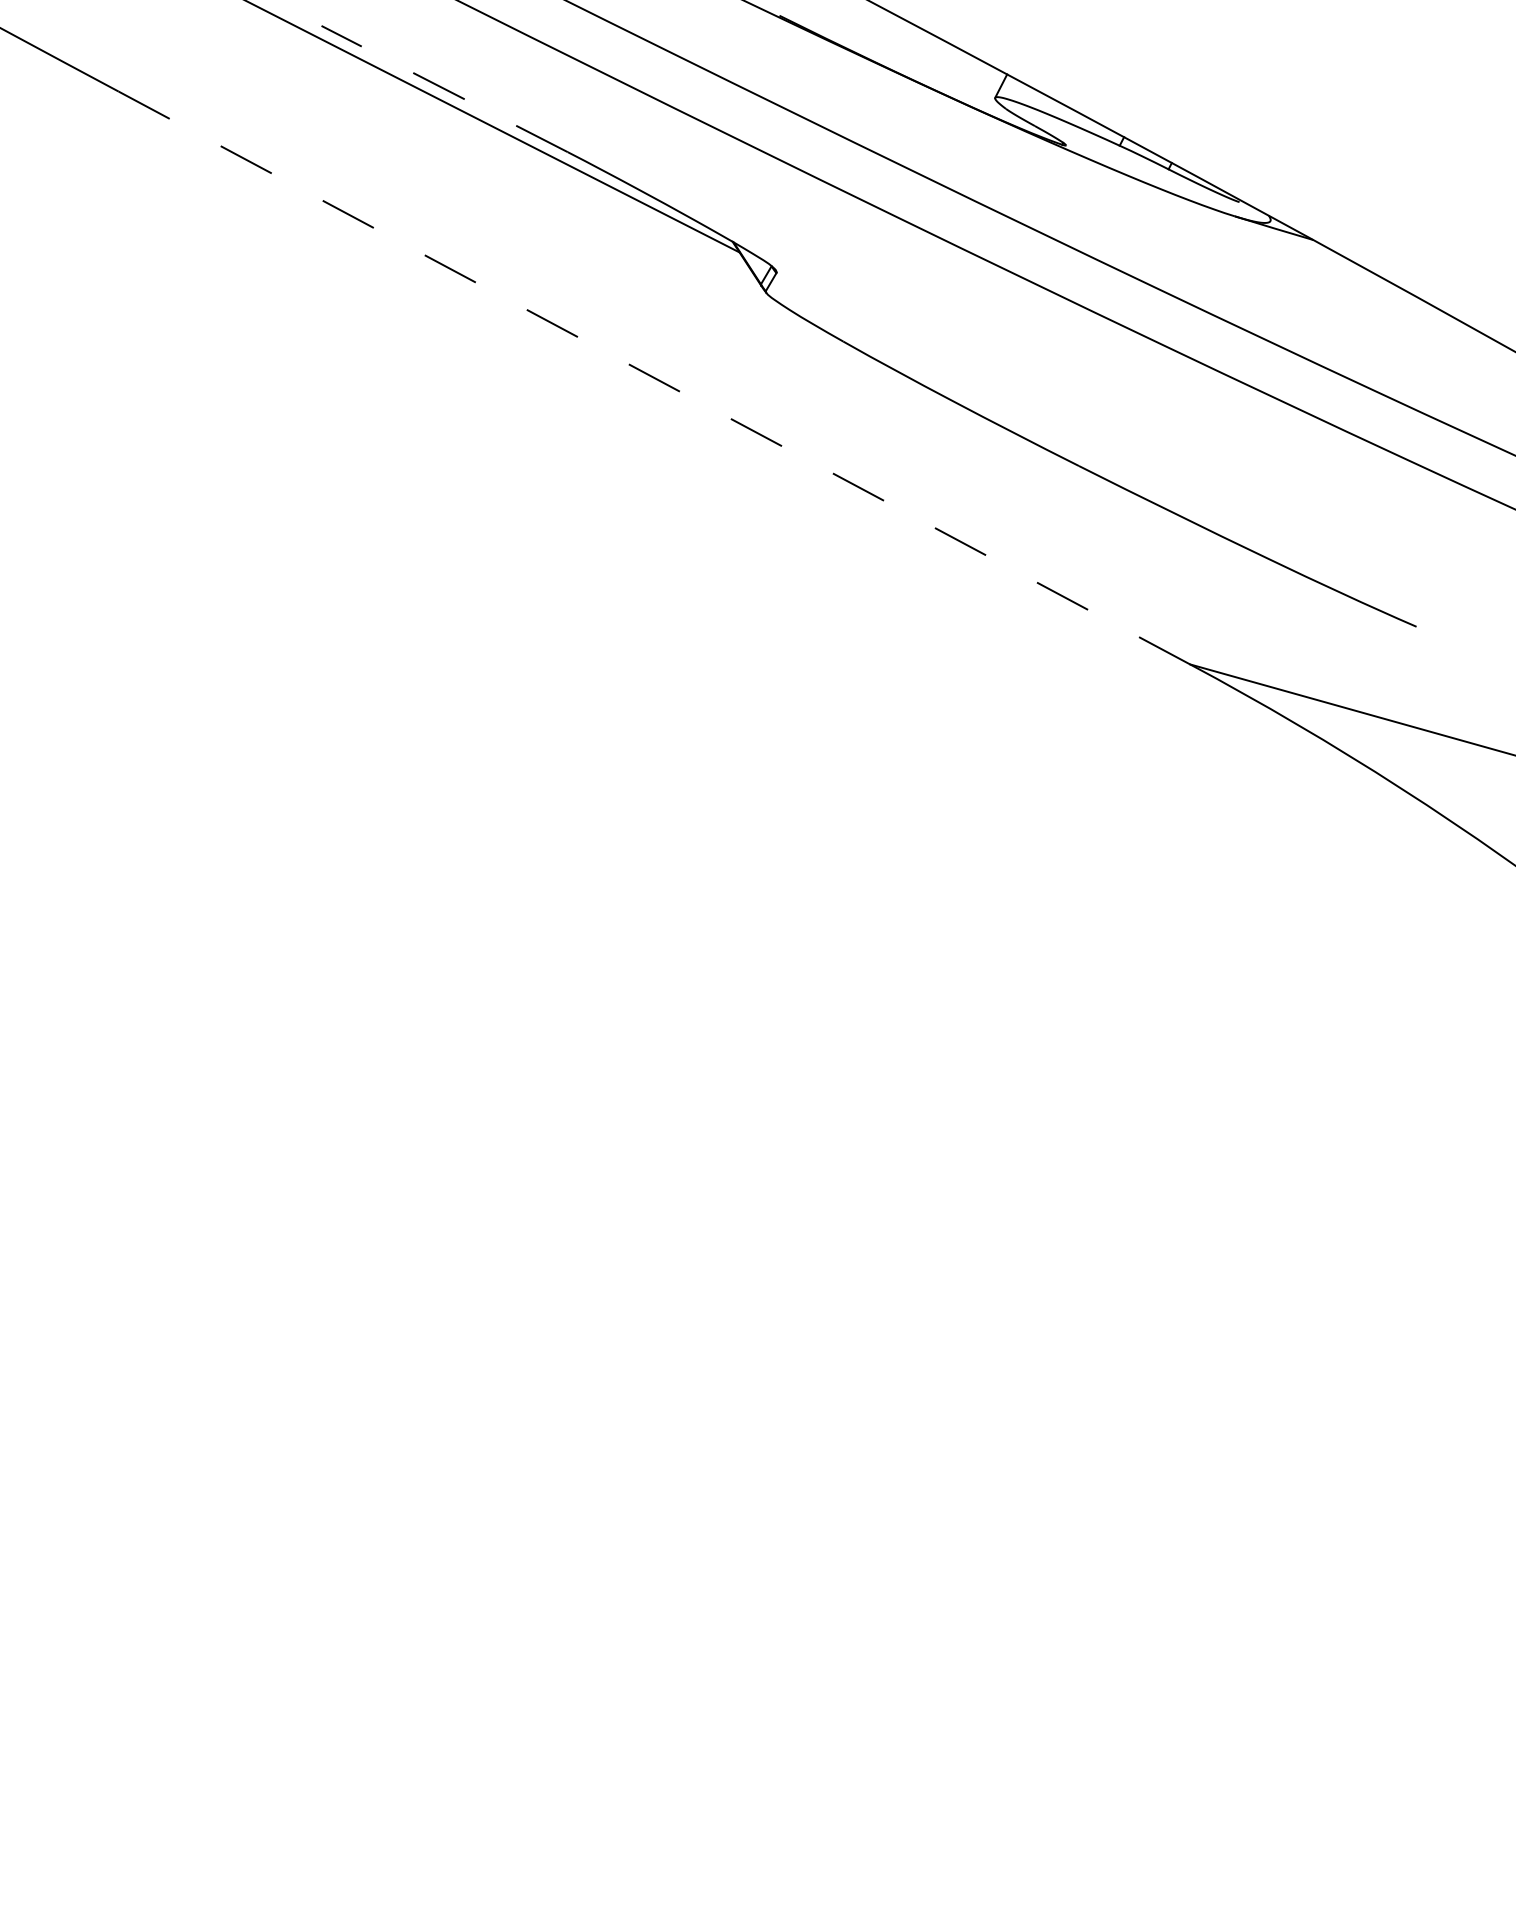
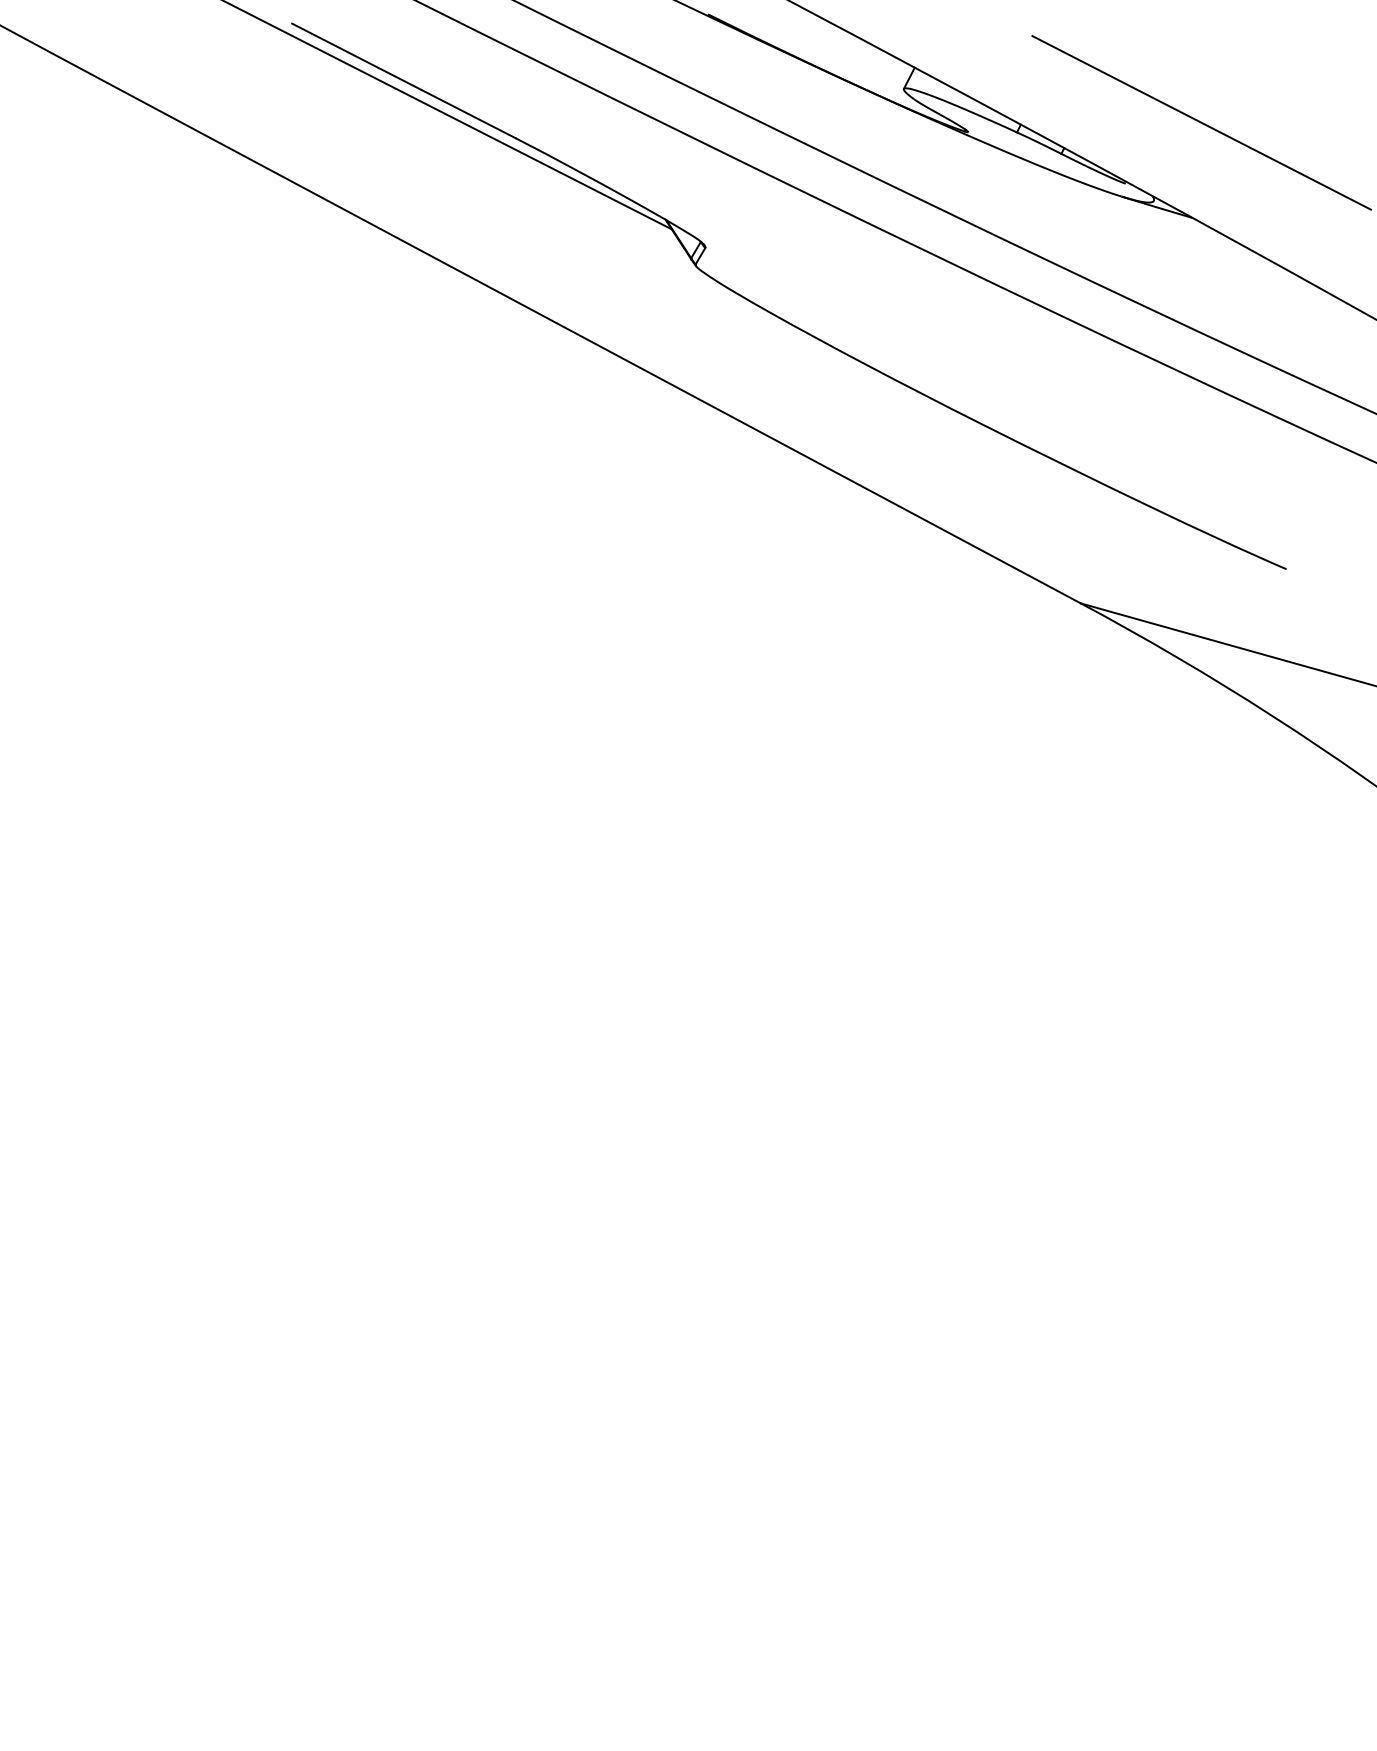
line: (444, 88) -> (403, 80), dashed -> solid
line: (1322, 134) -> (1201, 122), added
line: (654, 378) -> (594, 343), dashed -> solid

